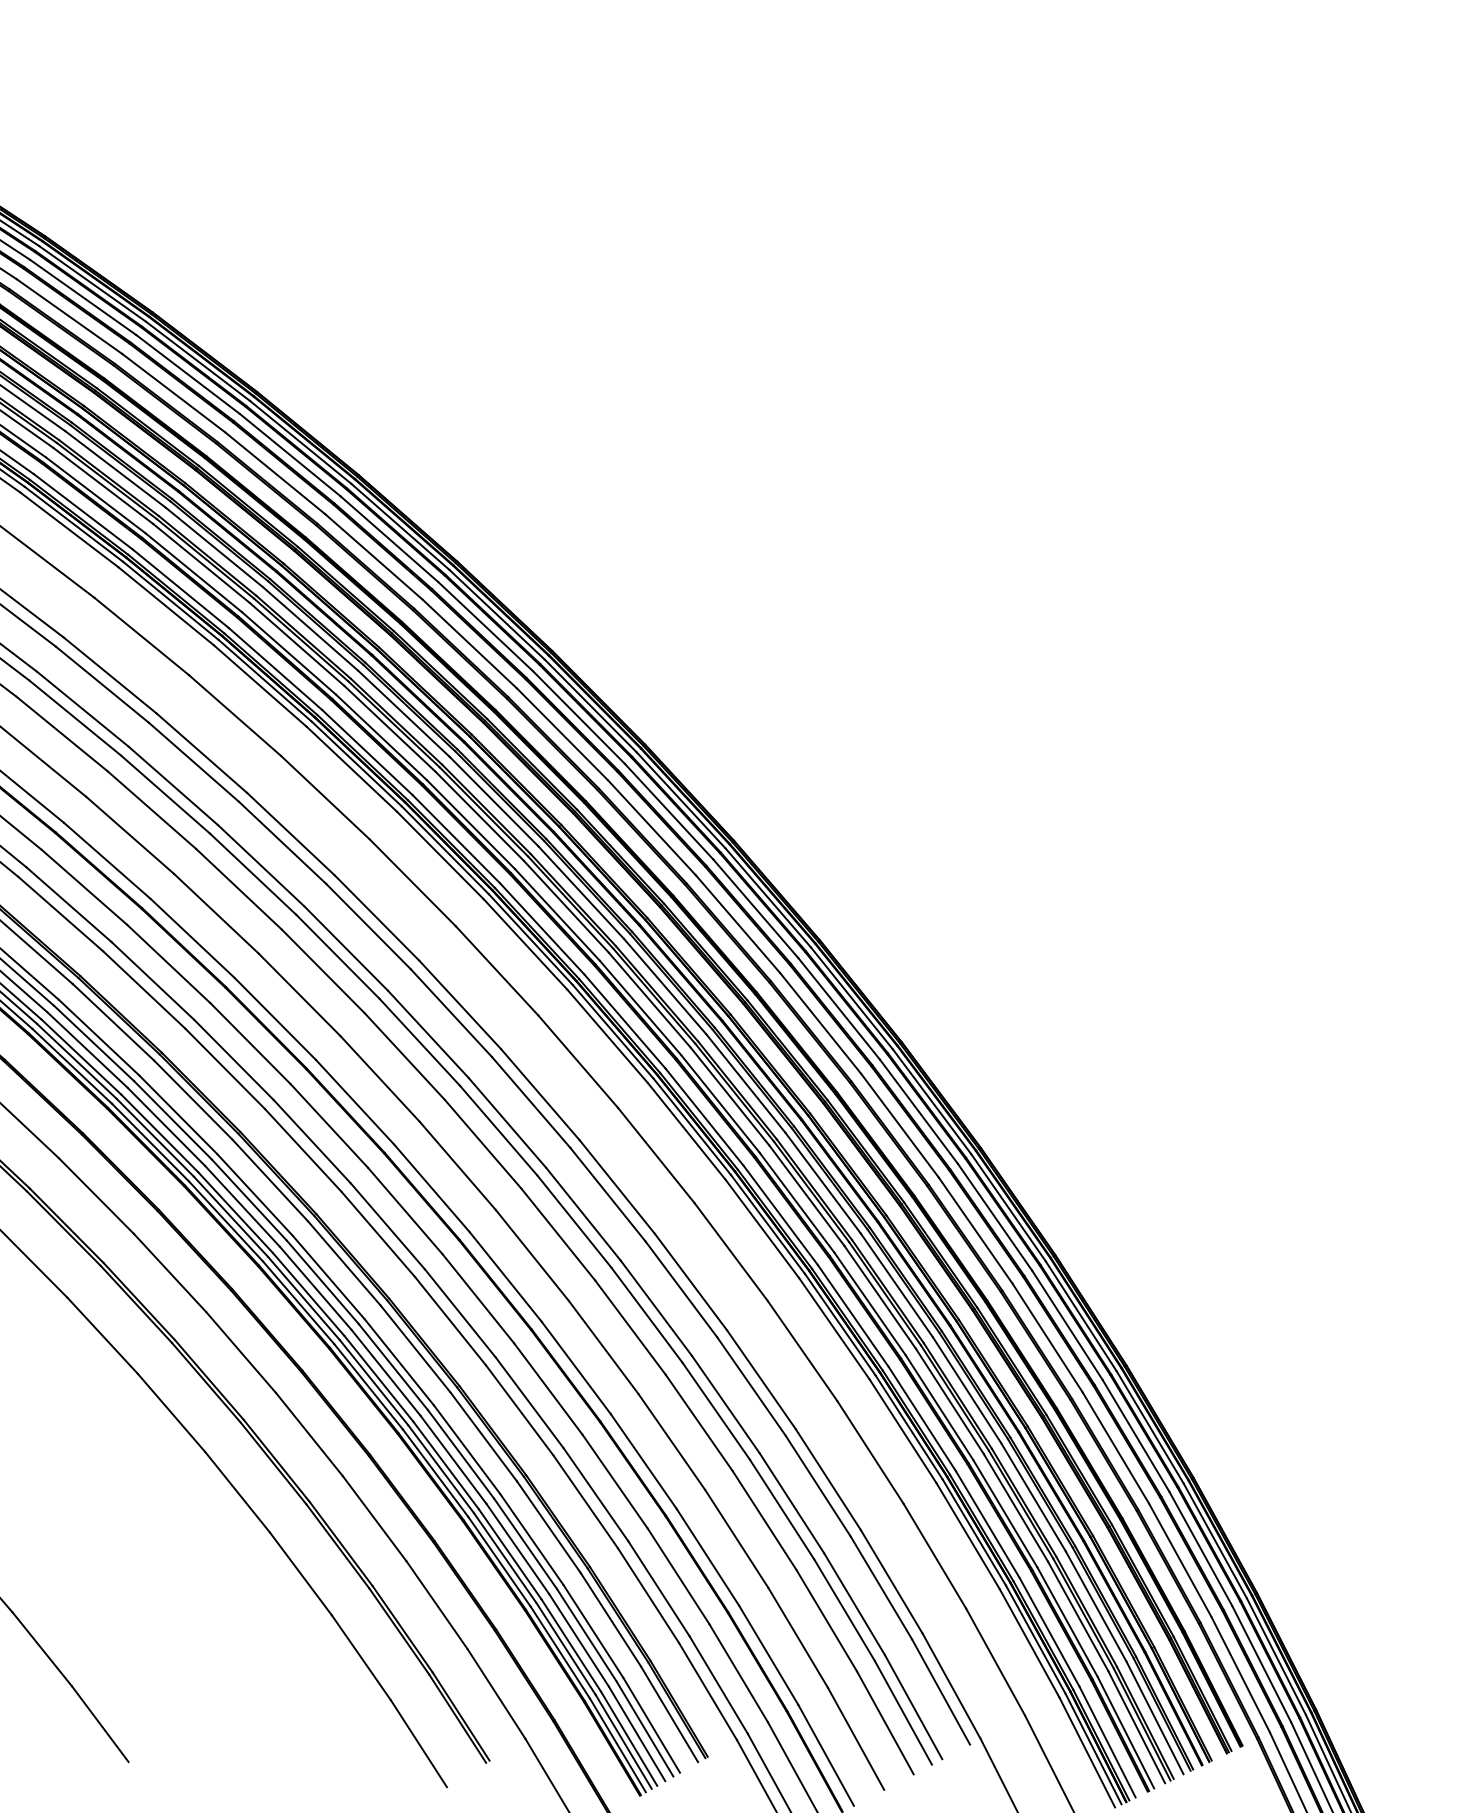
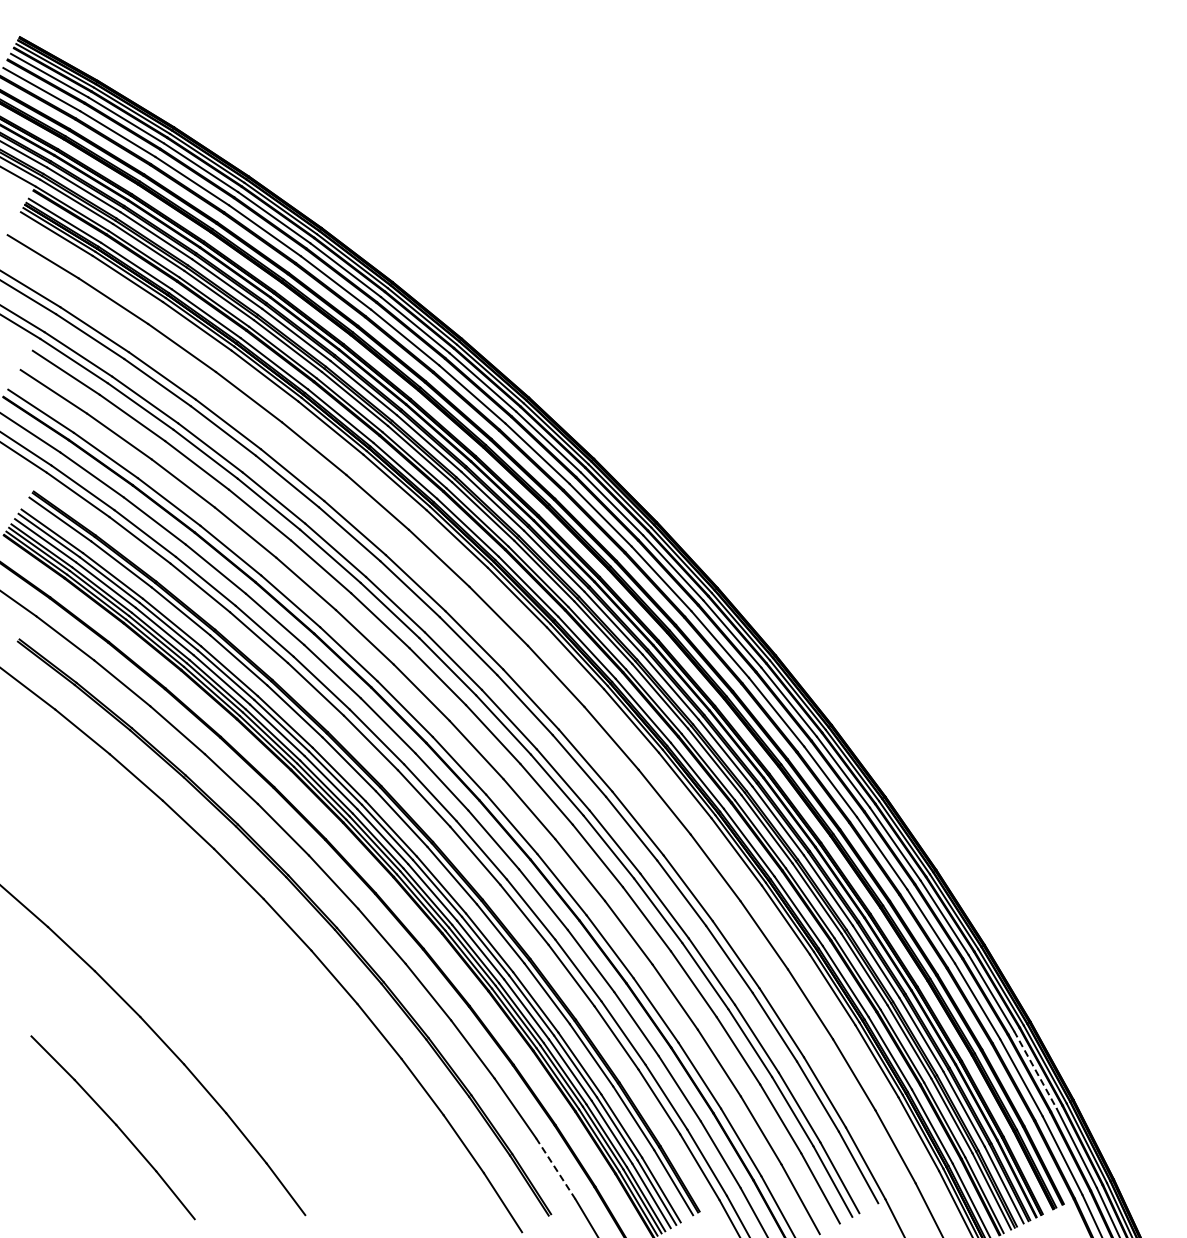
line: (1200, 1549) -> (1035, 1070), solid -> dashed
line: (497, 1695) -> (556, 1169), solid -> dashed

